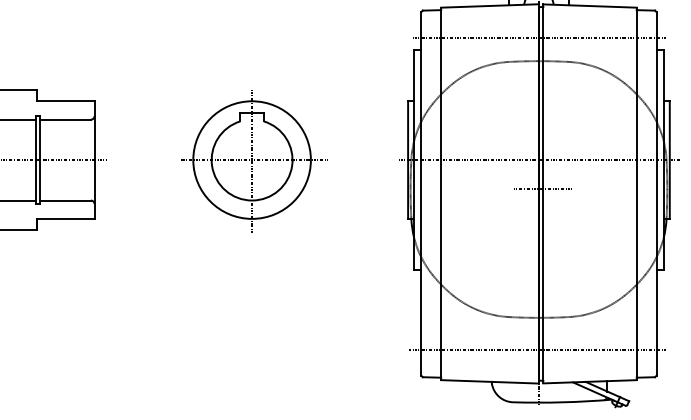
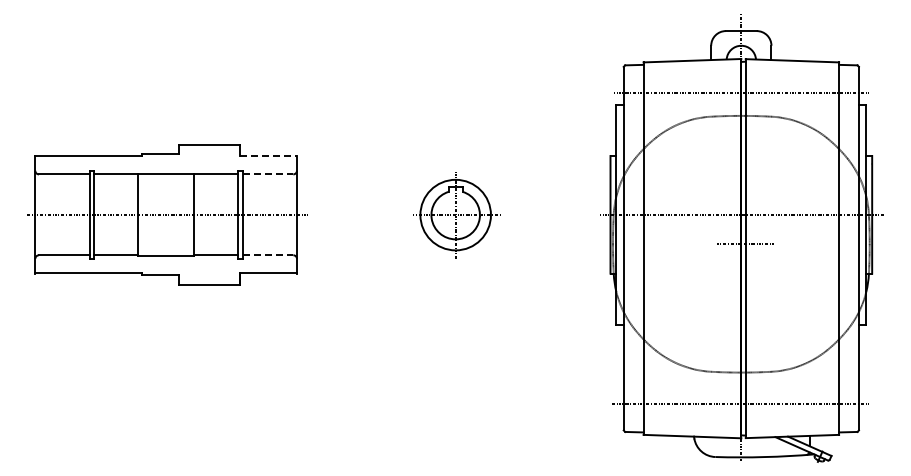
line: (66, 101) -> (268, 156), solid -> dashed
line: (66, 119) -> (268, 174), solid -> dashed
part: (255, 160) -> (457, 215), size x0.6
line: (66, 200) -> (268, 255), solid -> dashed

